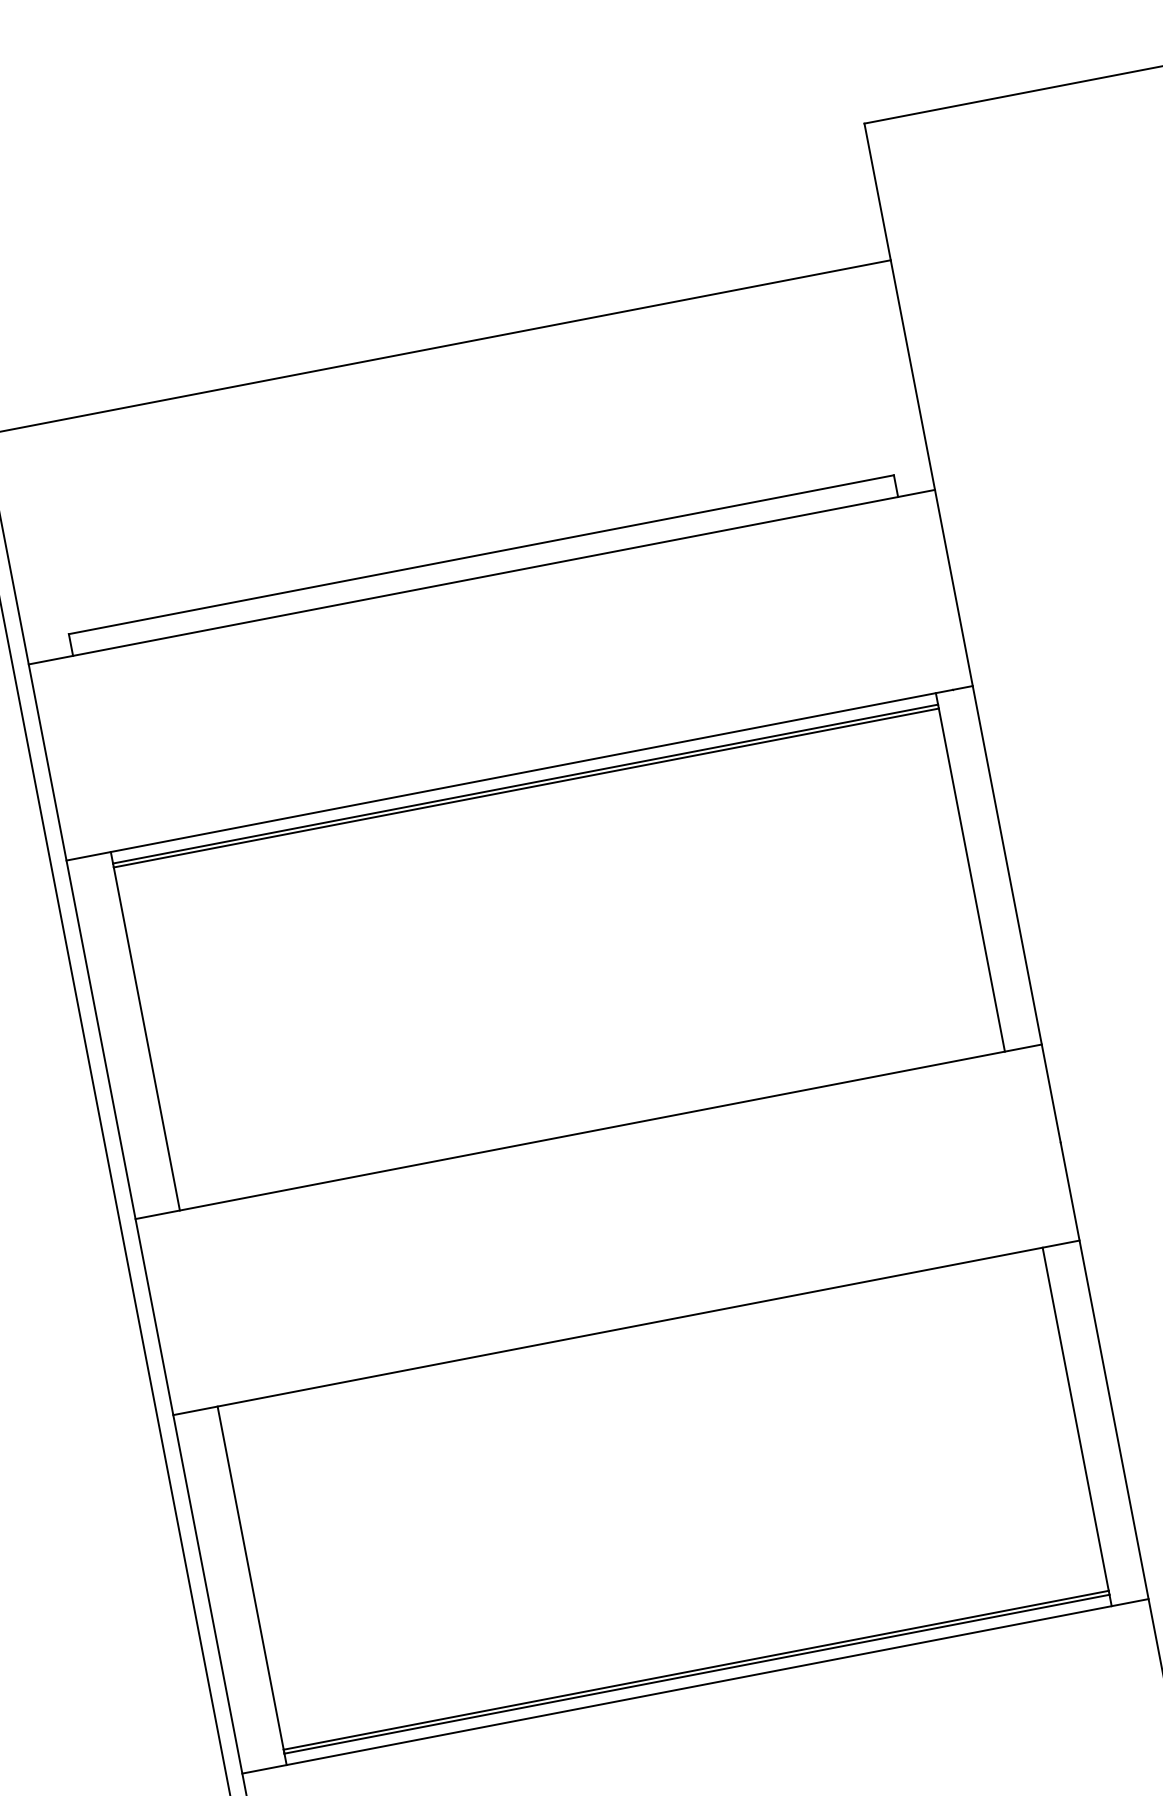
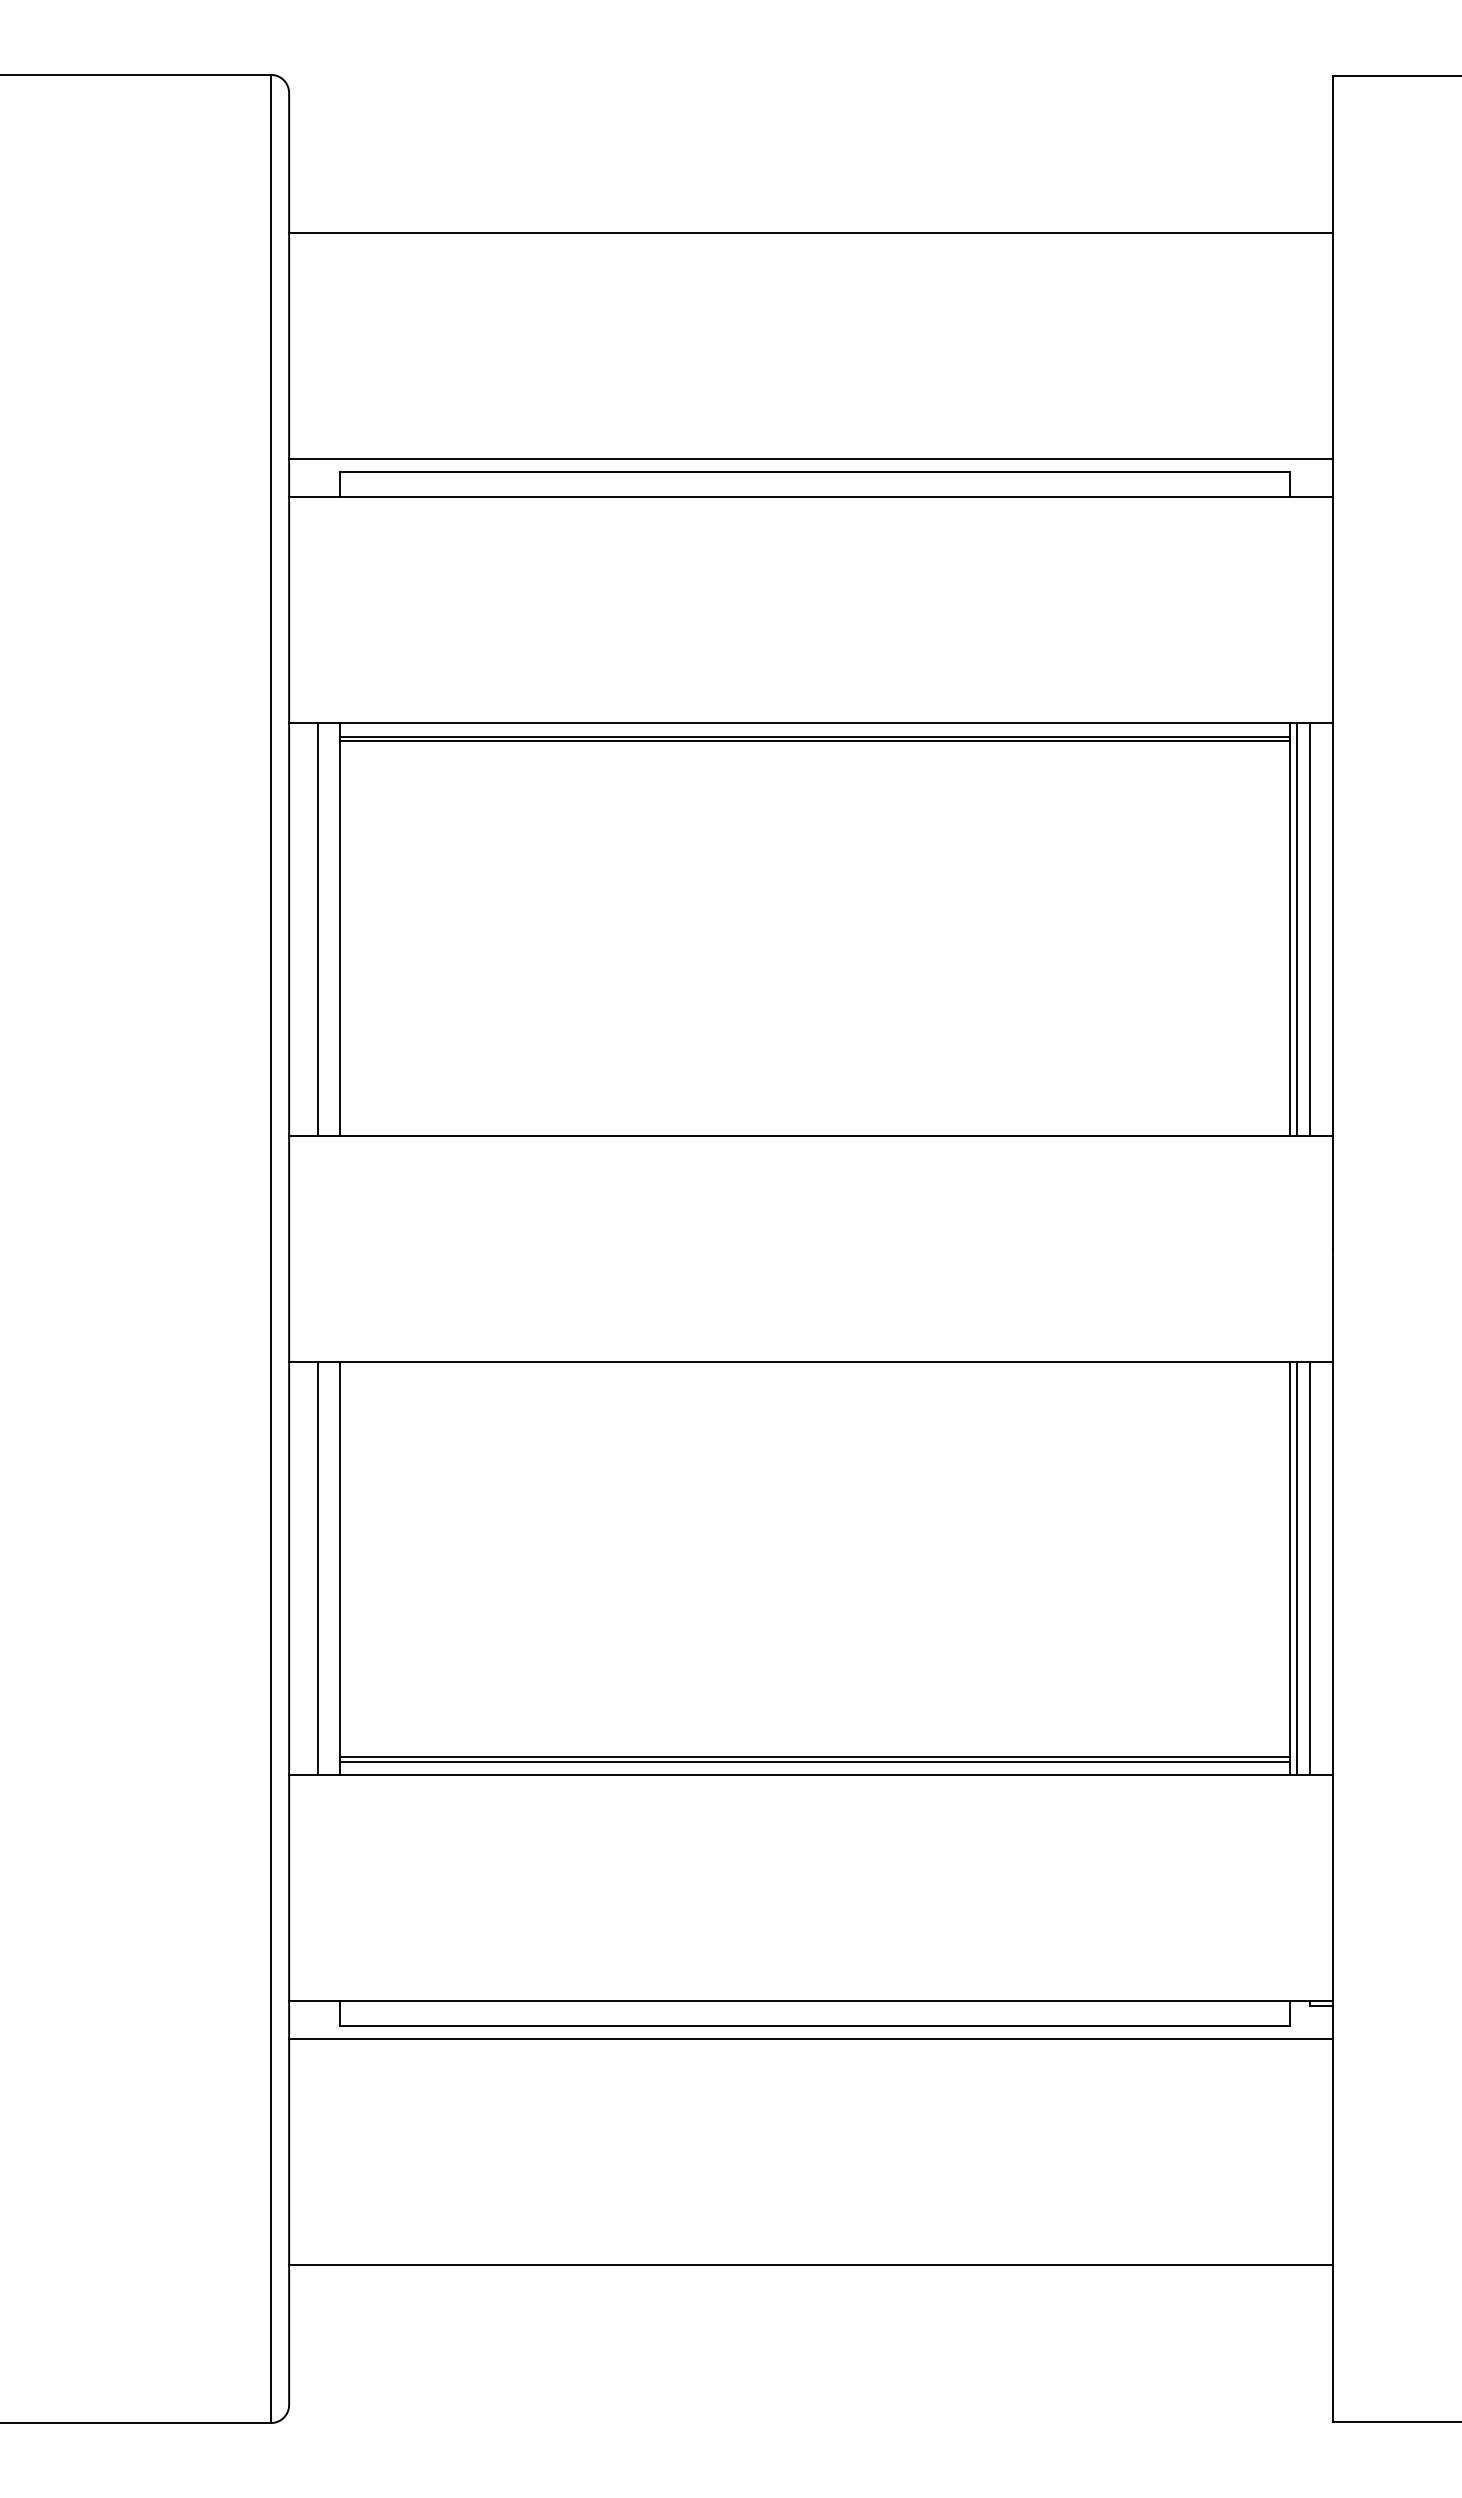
line: (475, 543) -> (810, 458), added
line: (988, 868) -> (1310, 929), added
line: (975, 871) -> (1296, 929), added
line: (125, 1034) -> (317, 929), added
line: (1094, 1422) -> (1310, 1567), added
line: (1082, 1425) -> (1296, 1567), added
line: (232, 1588) -> (317, 1567), added

